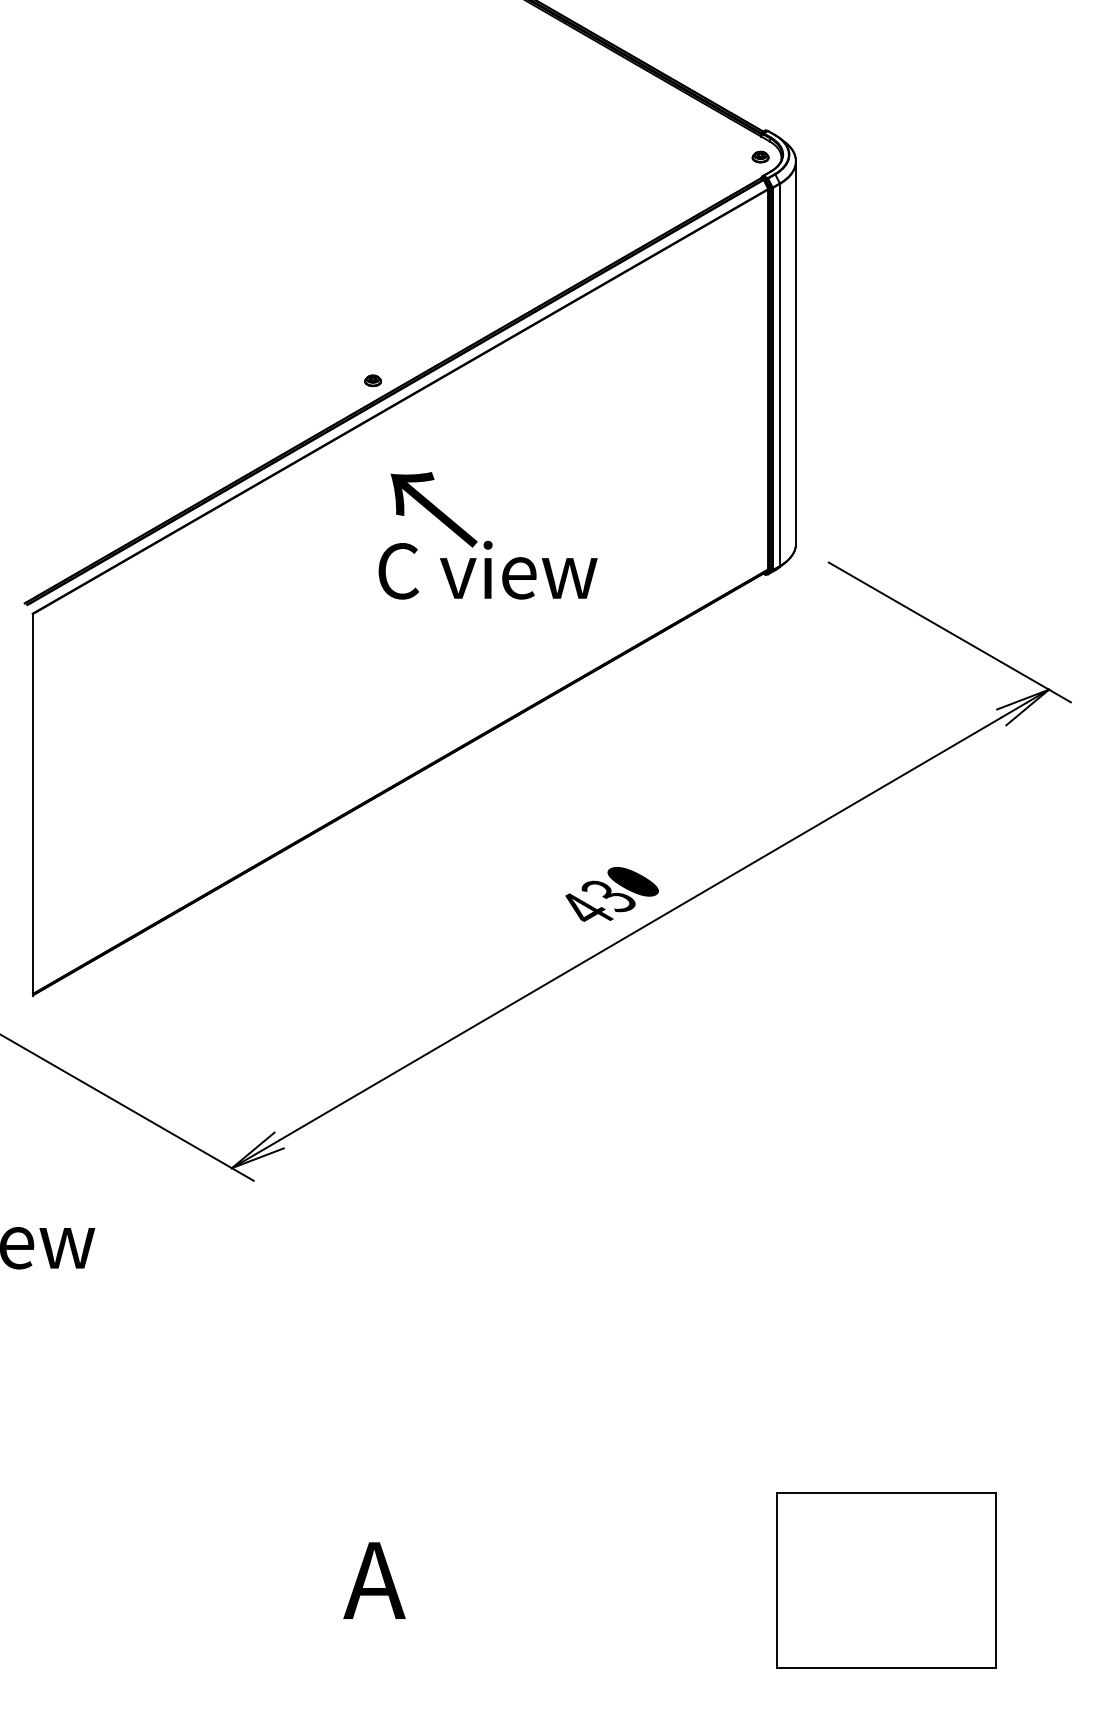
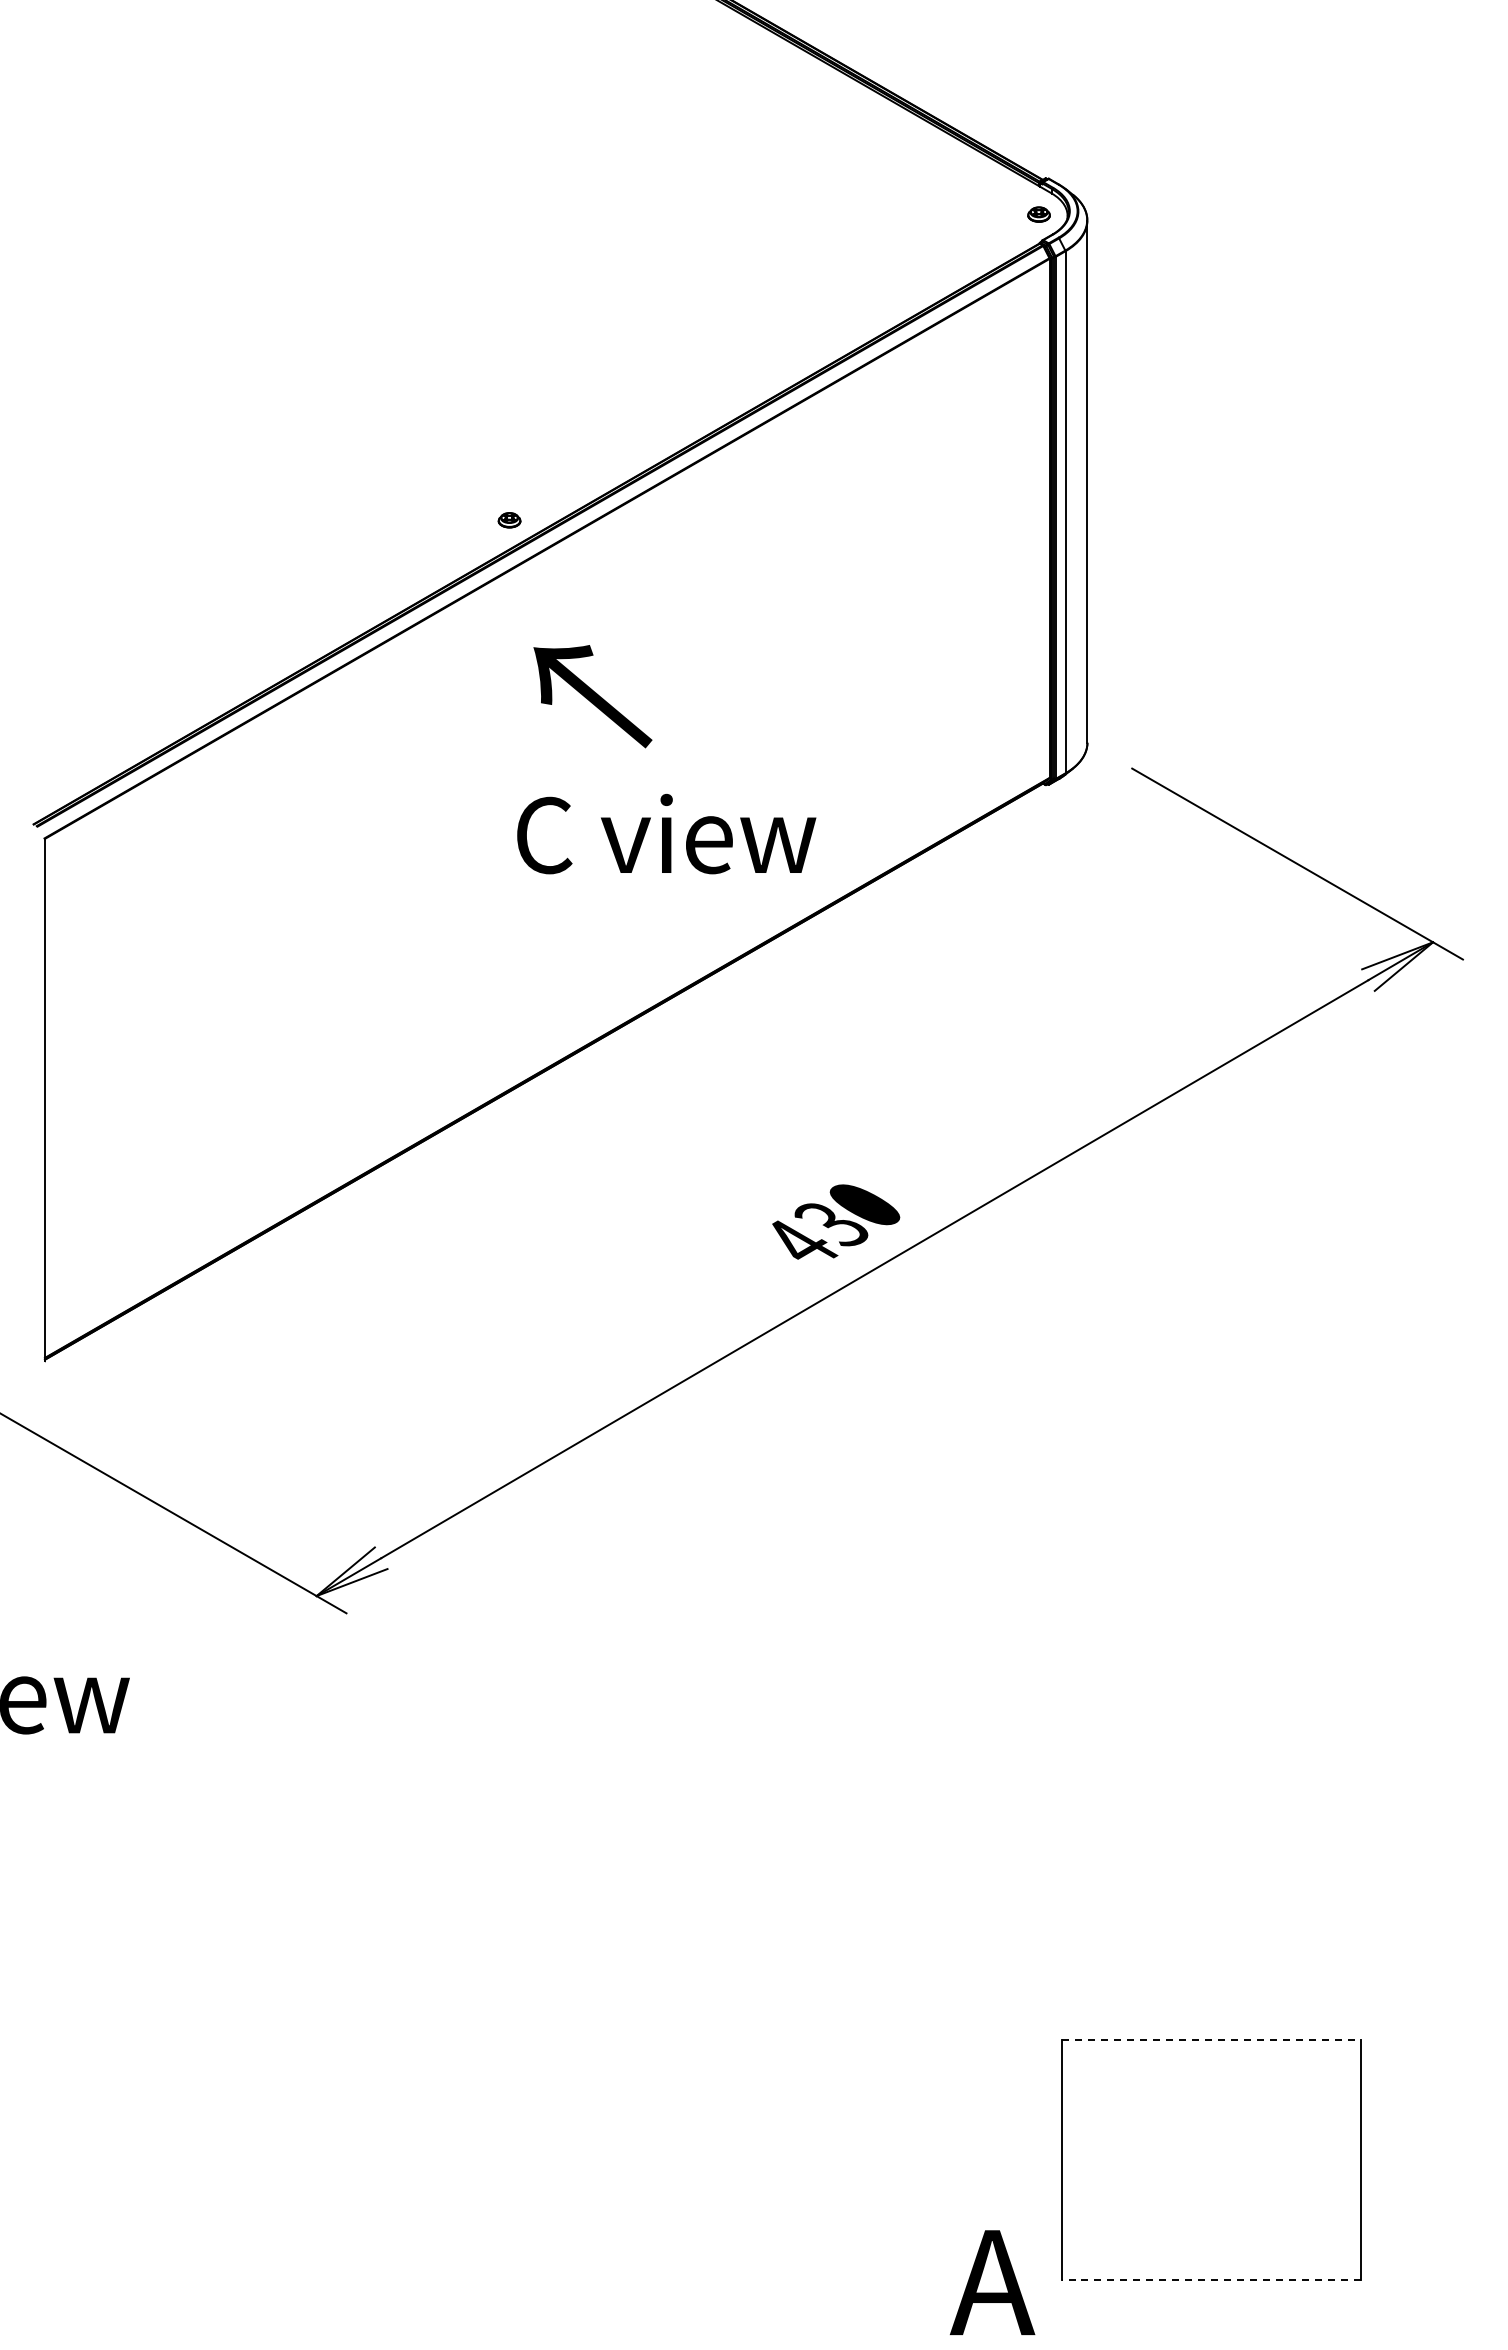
text: (487, 569) -> (666, 833), moved
line: (886, 1492) -> (1211, 2039), solid -> dashed
text: (374, 1580) -> (992, 2282), moved
line: (886, 1668) -> (1211, 2279), solid -> dashed

